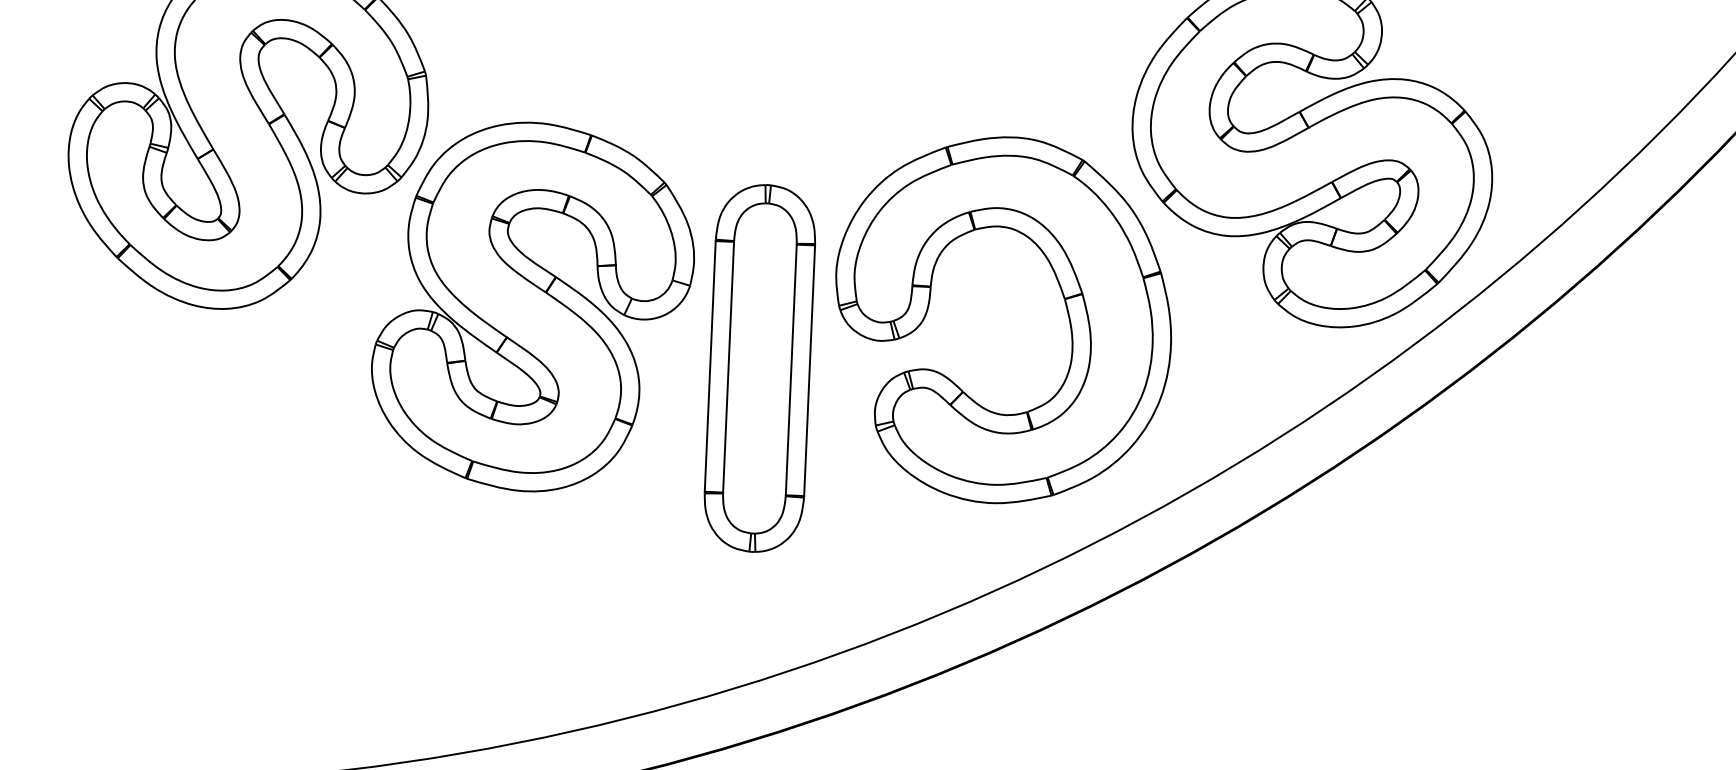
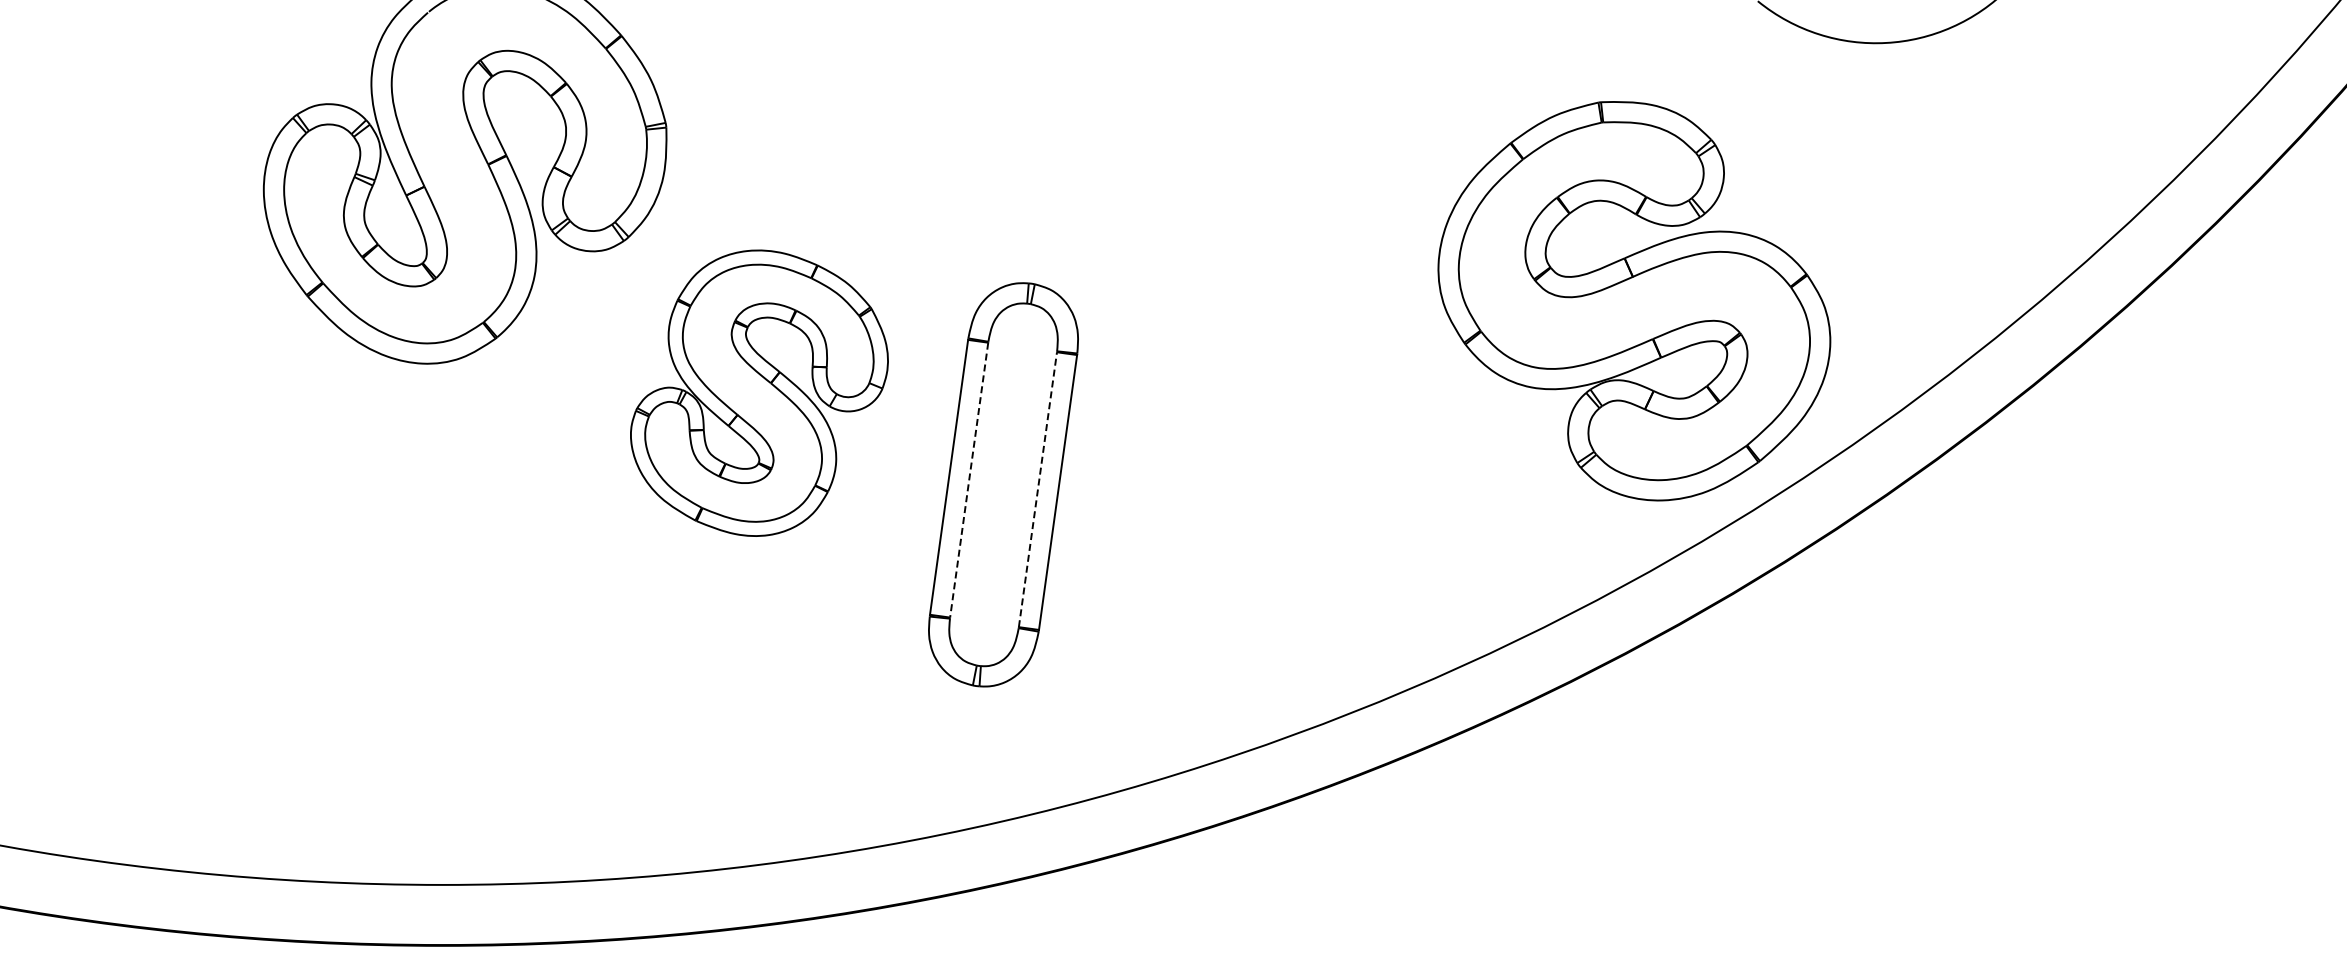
part: (1065, 305) -> (1346, 447), removed
part: (532, 307) -> (759, 393), size x0.7
line: (728, 367) -> (969, 480), solid -> dashed
line: (790, 369) -> (1037, 489), solid -> dashed

